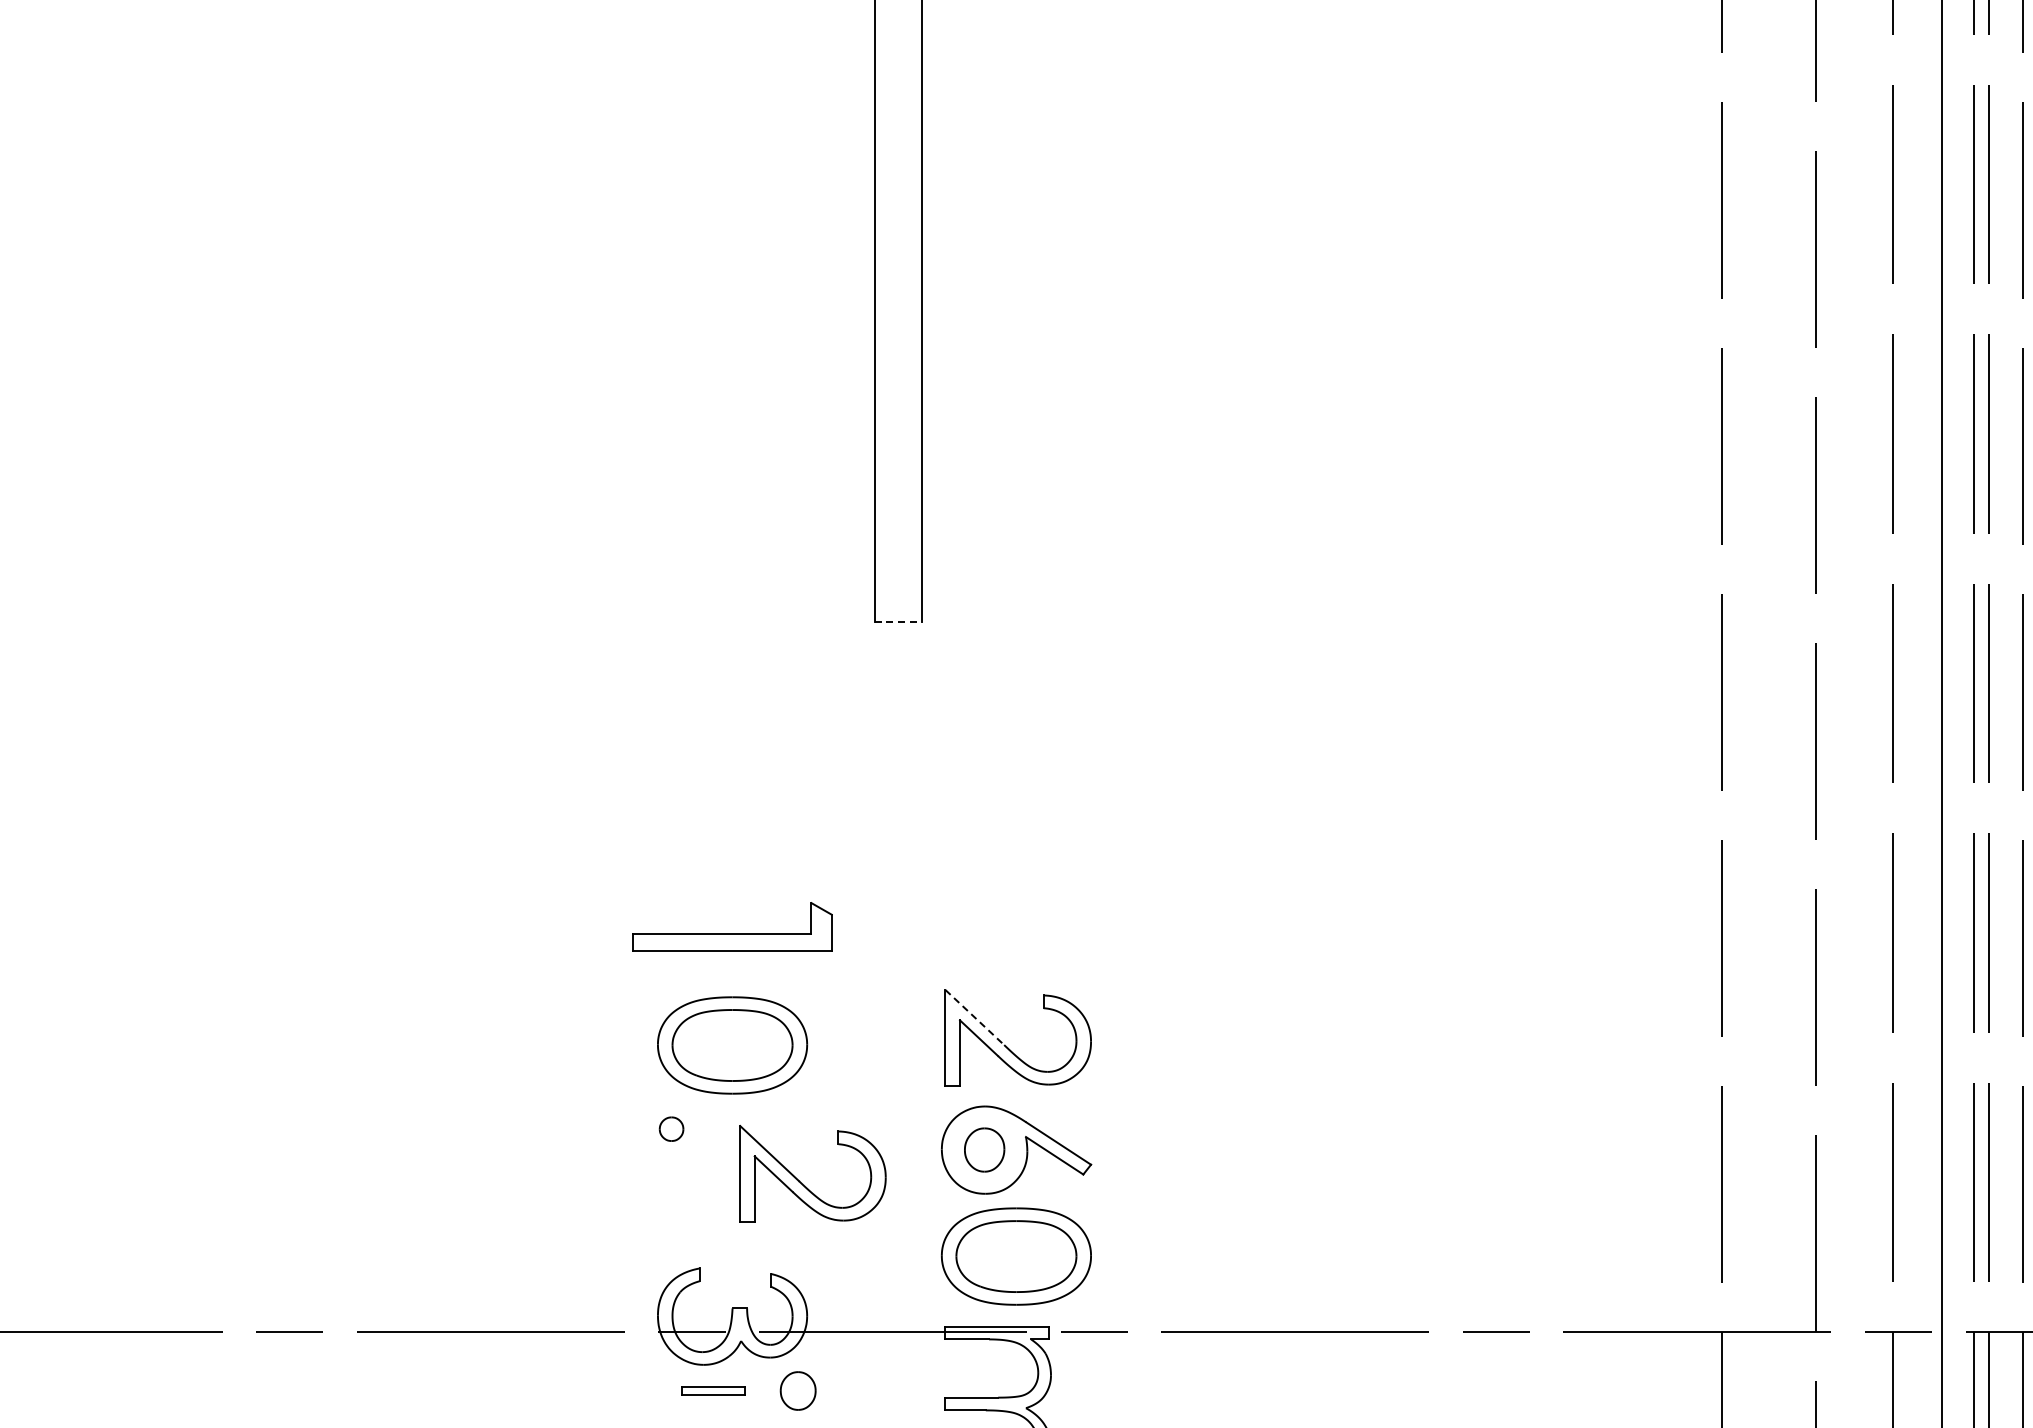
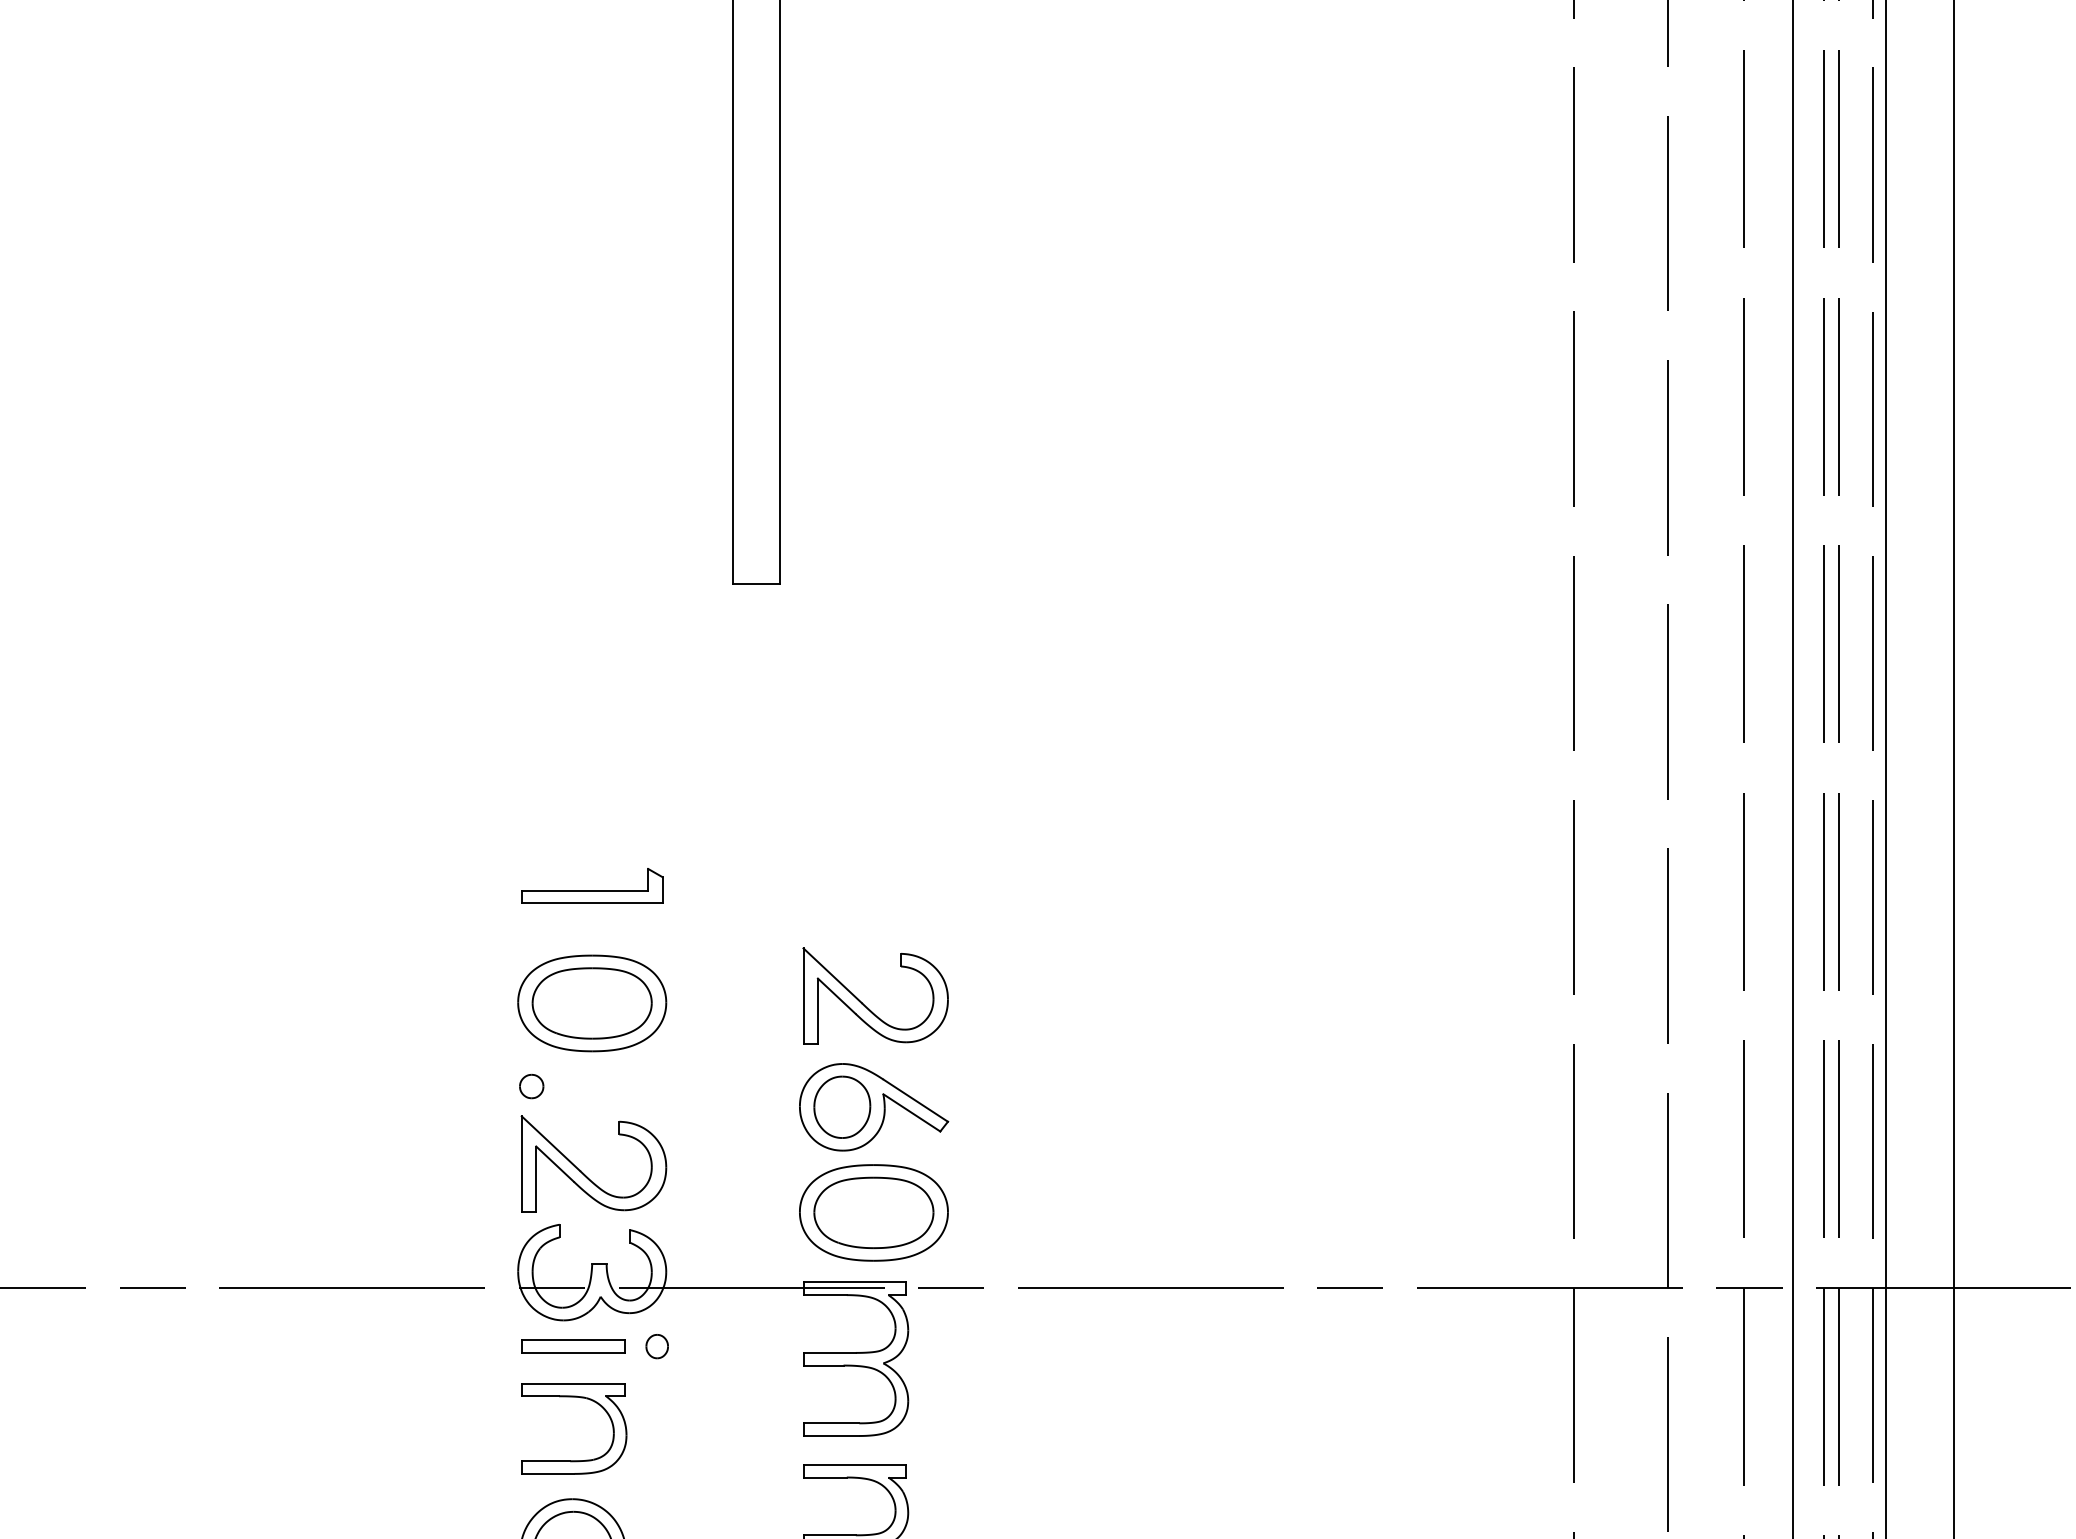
line: (899, 622) -> (757, 583), dashed -> solid
part: (732, 926) -> (592, 885), size x0.71
line: (974, 1017) -> (832, 975), dashed -> solid
part: (984, 1149) -> (842, 1106), size x1.43
part: (802, 1182) -> (583, 1172), moved
part: (713, 1391) -> (573, 1346), size x1.67
part: (797, 1391) -> (656, 1346), size x0.62

